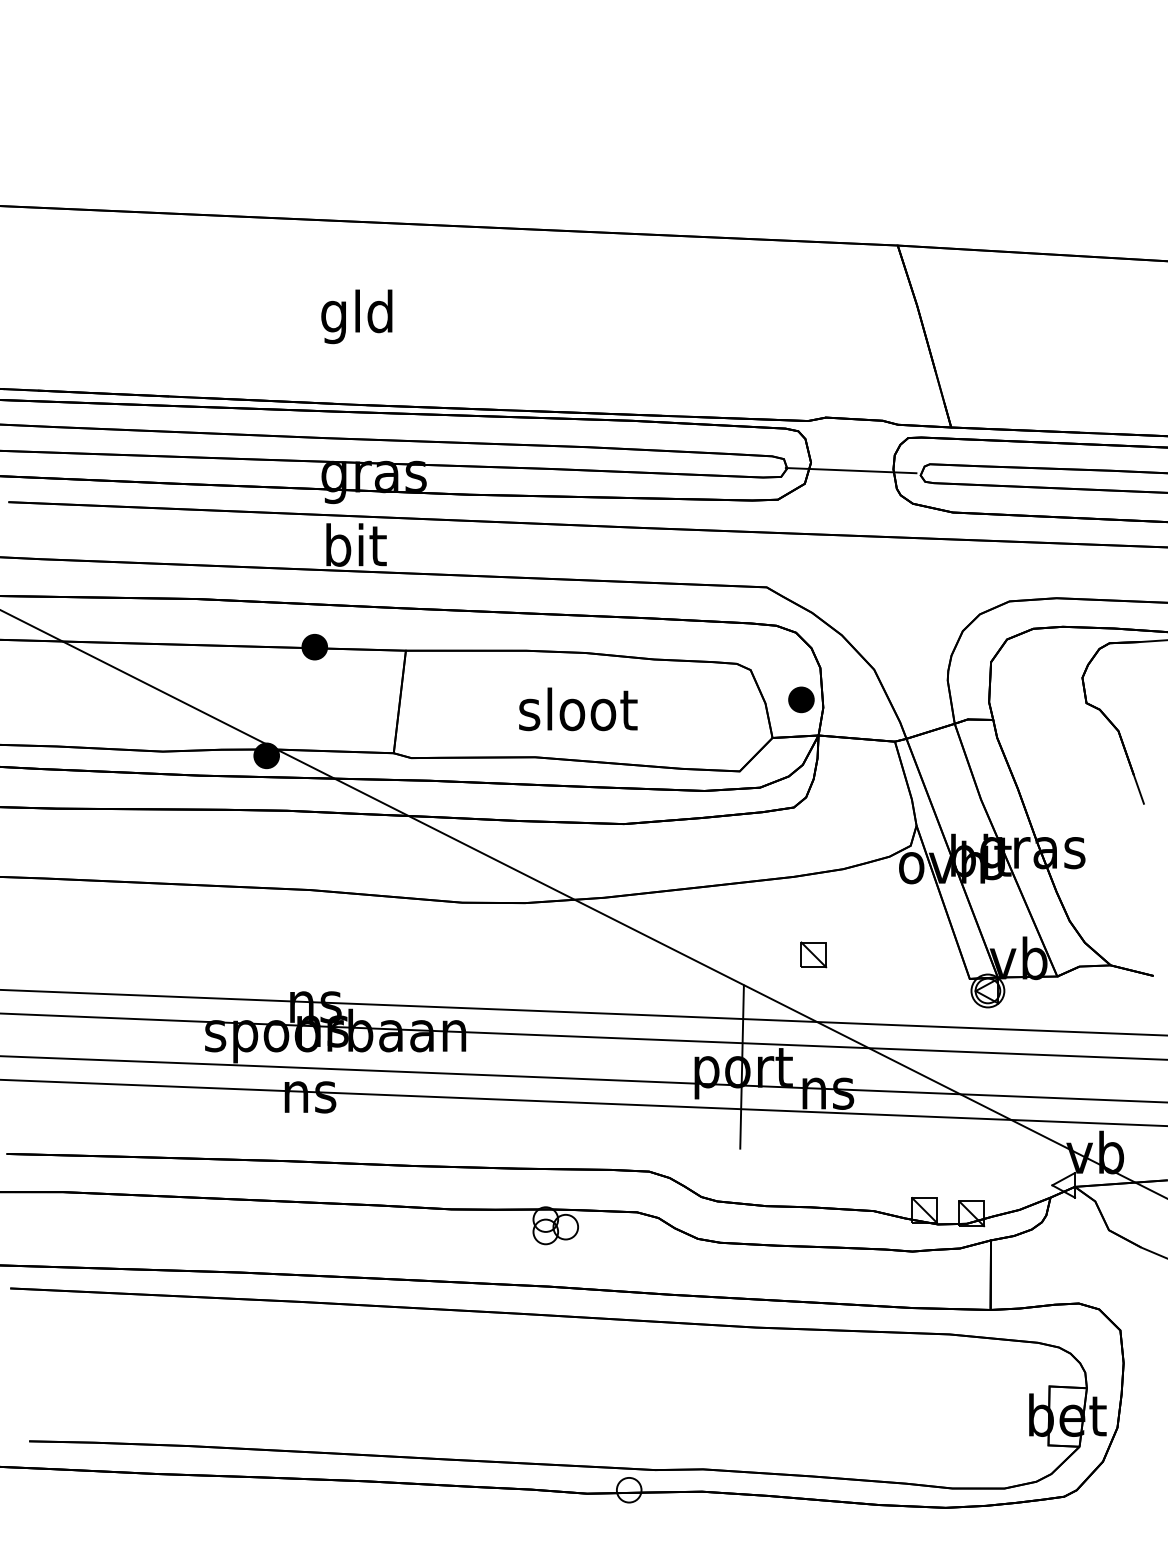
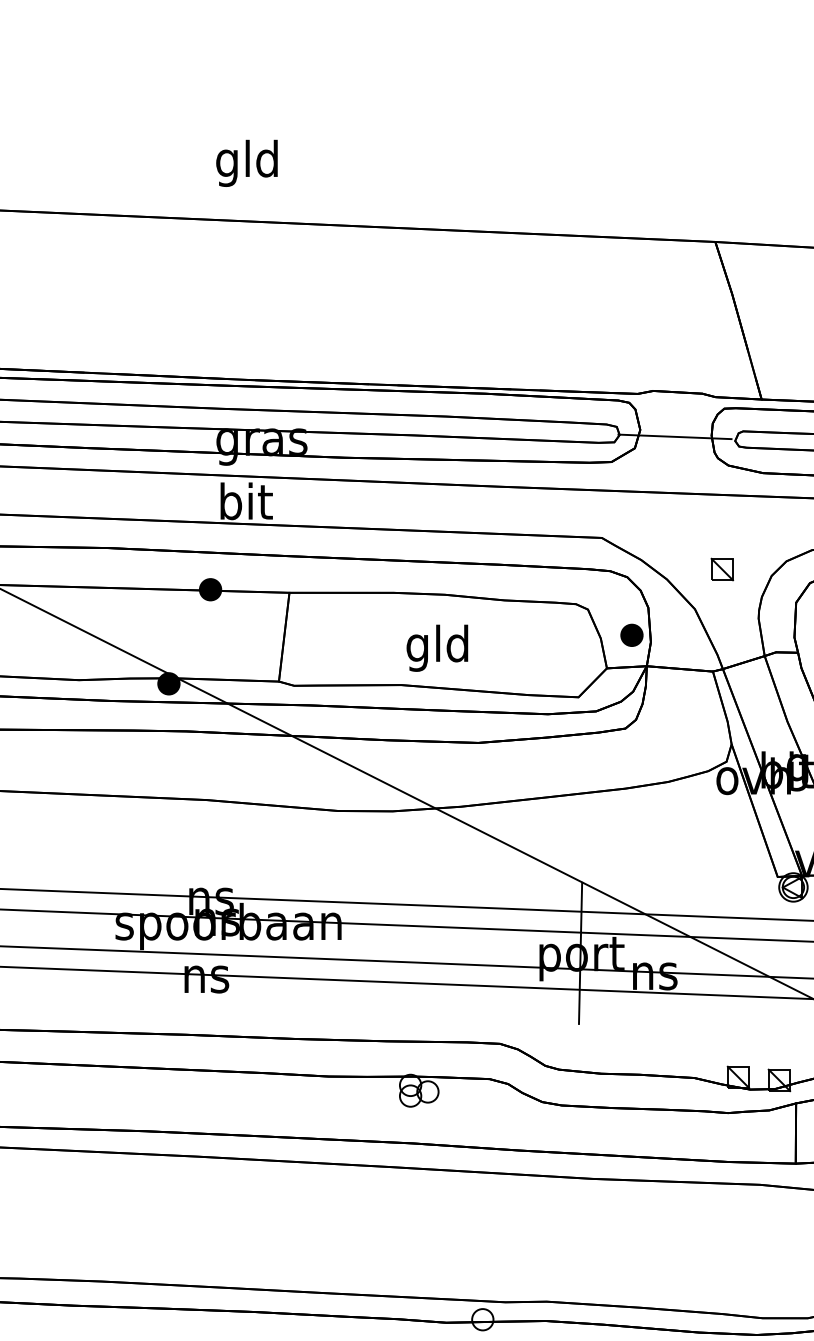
text: (356, 316) -> (246, 163), moved
text: (578, 714) -> (438, 648), sloot -> gld
part: (813, 954) -> (722, 569), moved

